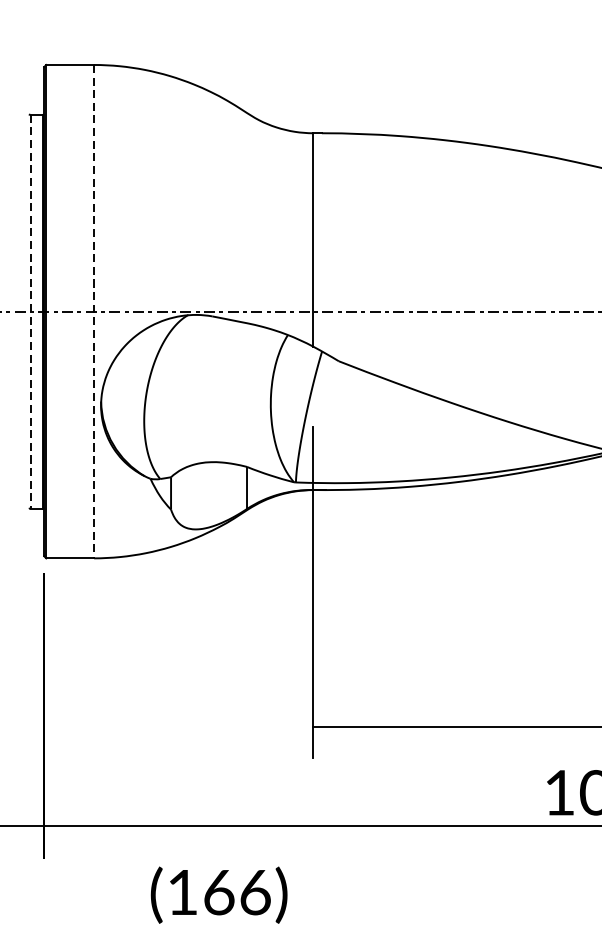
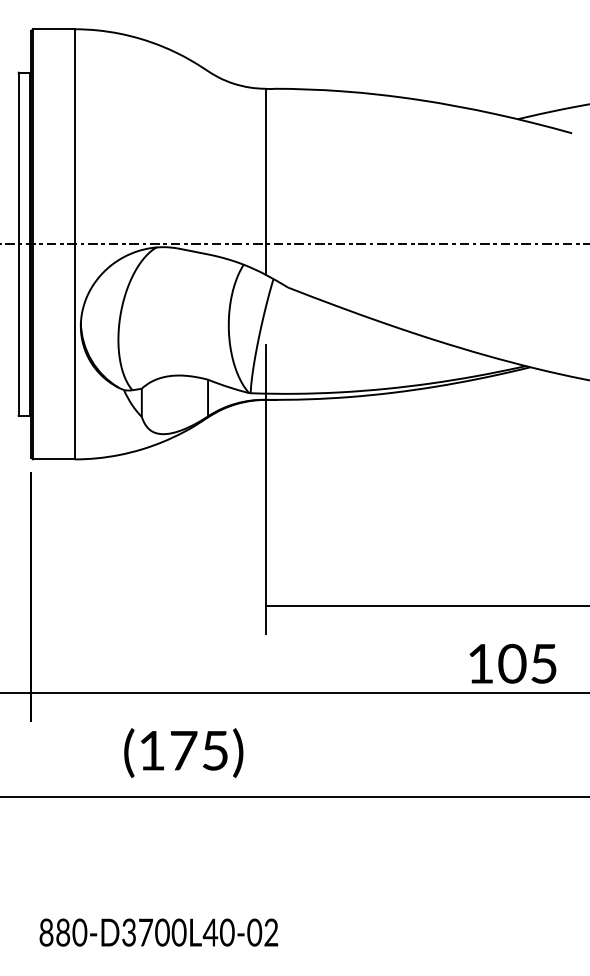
line: (30, 311) -> (19, 244), dashed -> solid
line: (93, 311) -> (74, 244), dashed -> solid
text: (237, 892) -> (199, 750), (166) -> (175)

